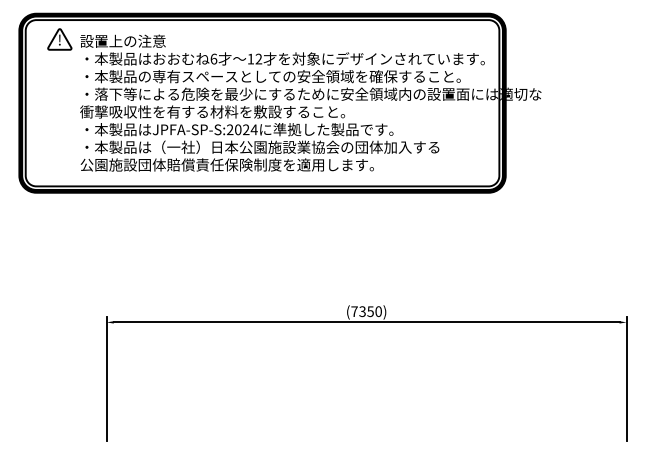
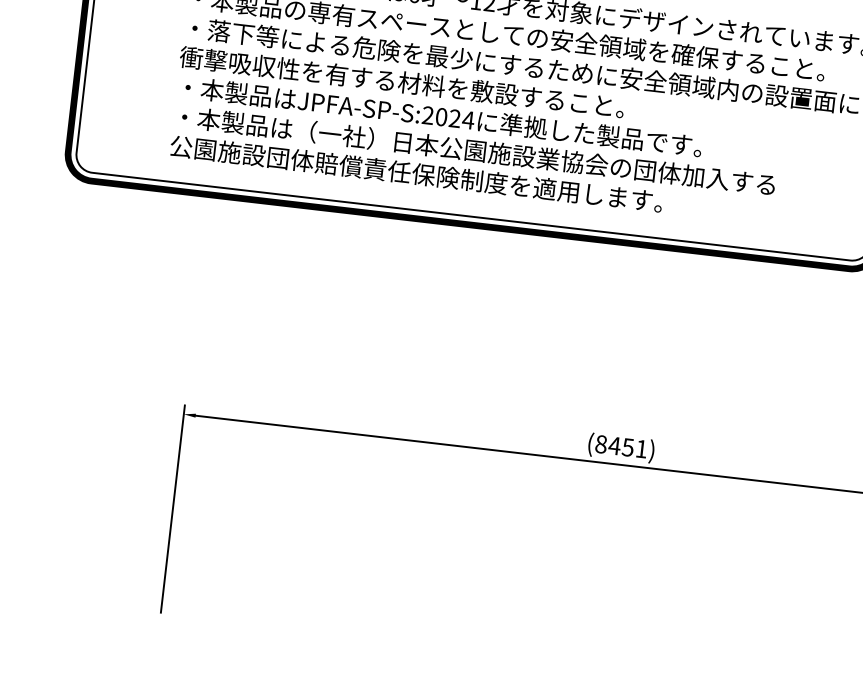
text: (366, 311) -> (621, 446), (7350) -> (8451)

